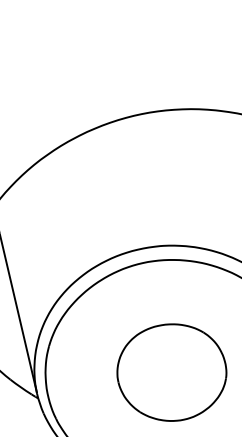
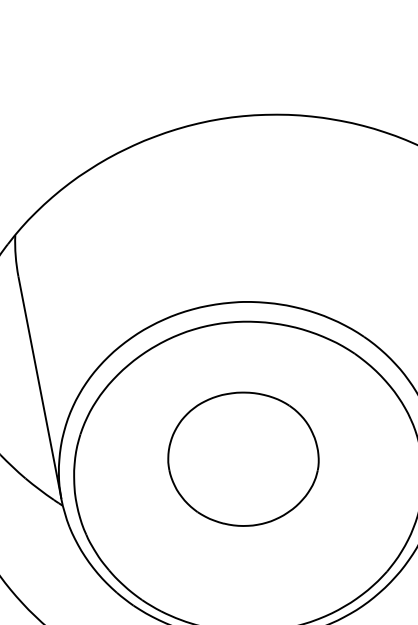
part: (171, 372) -> (243, 458), moved

